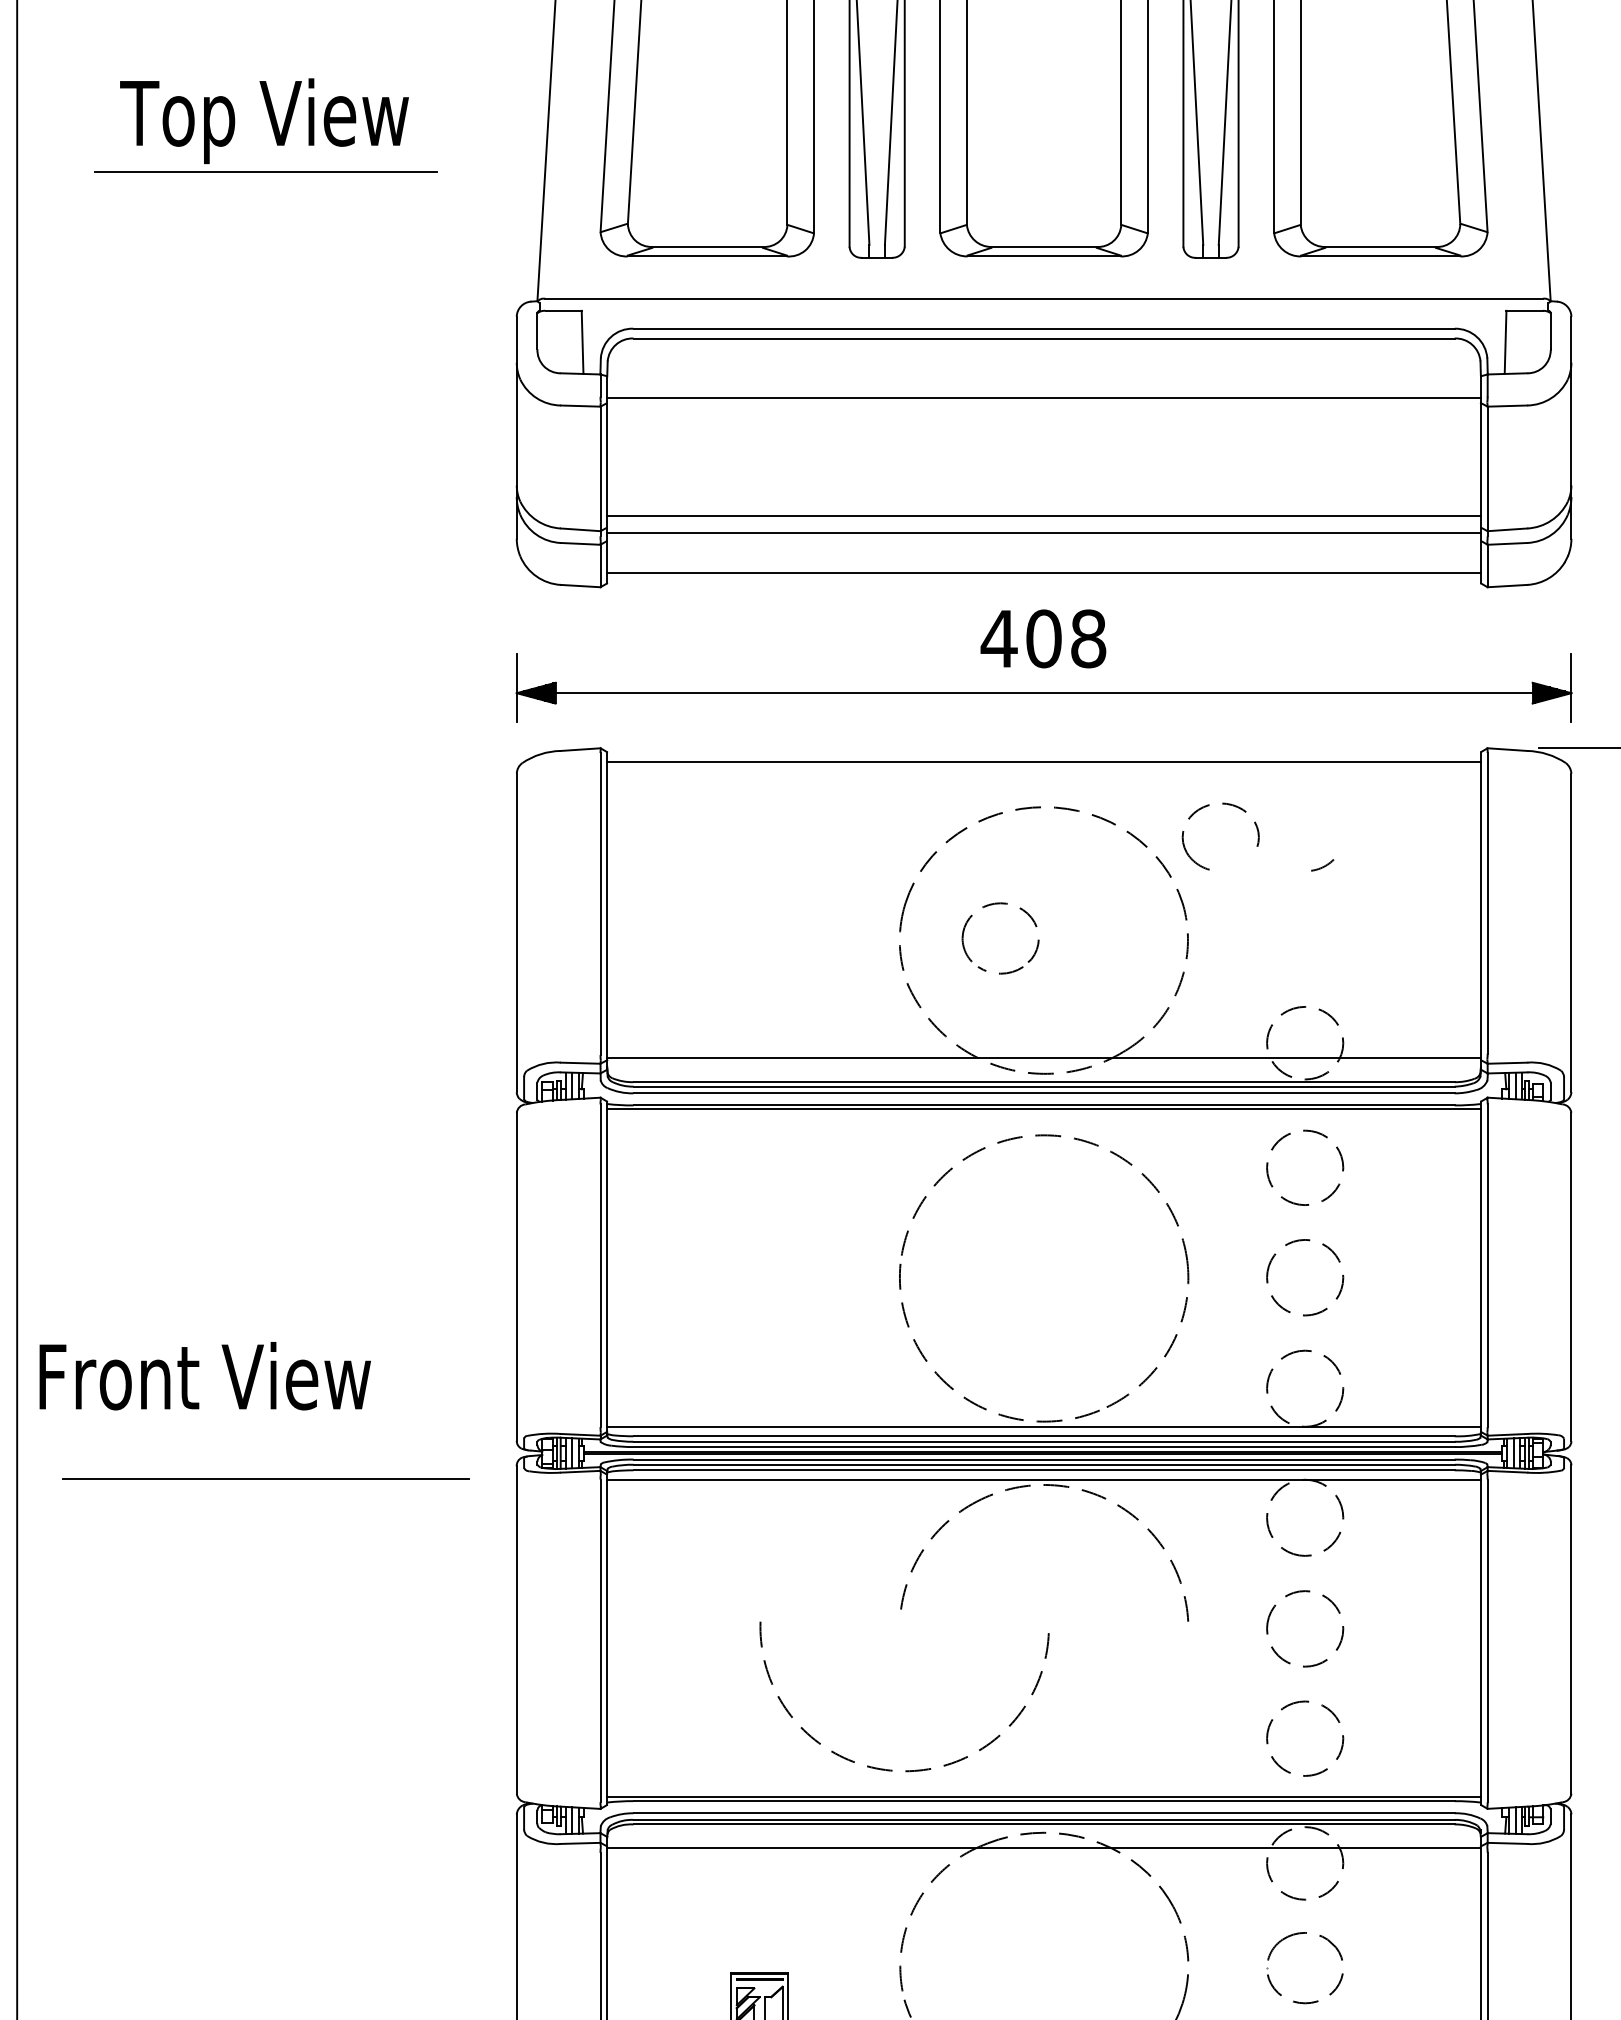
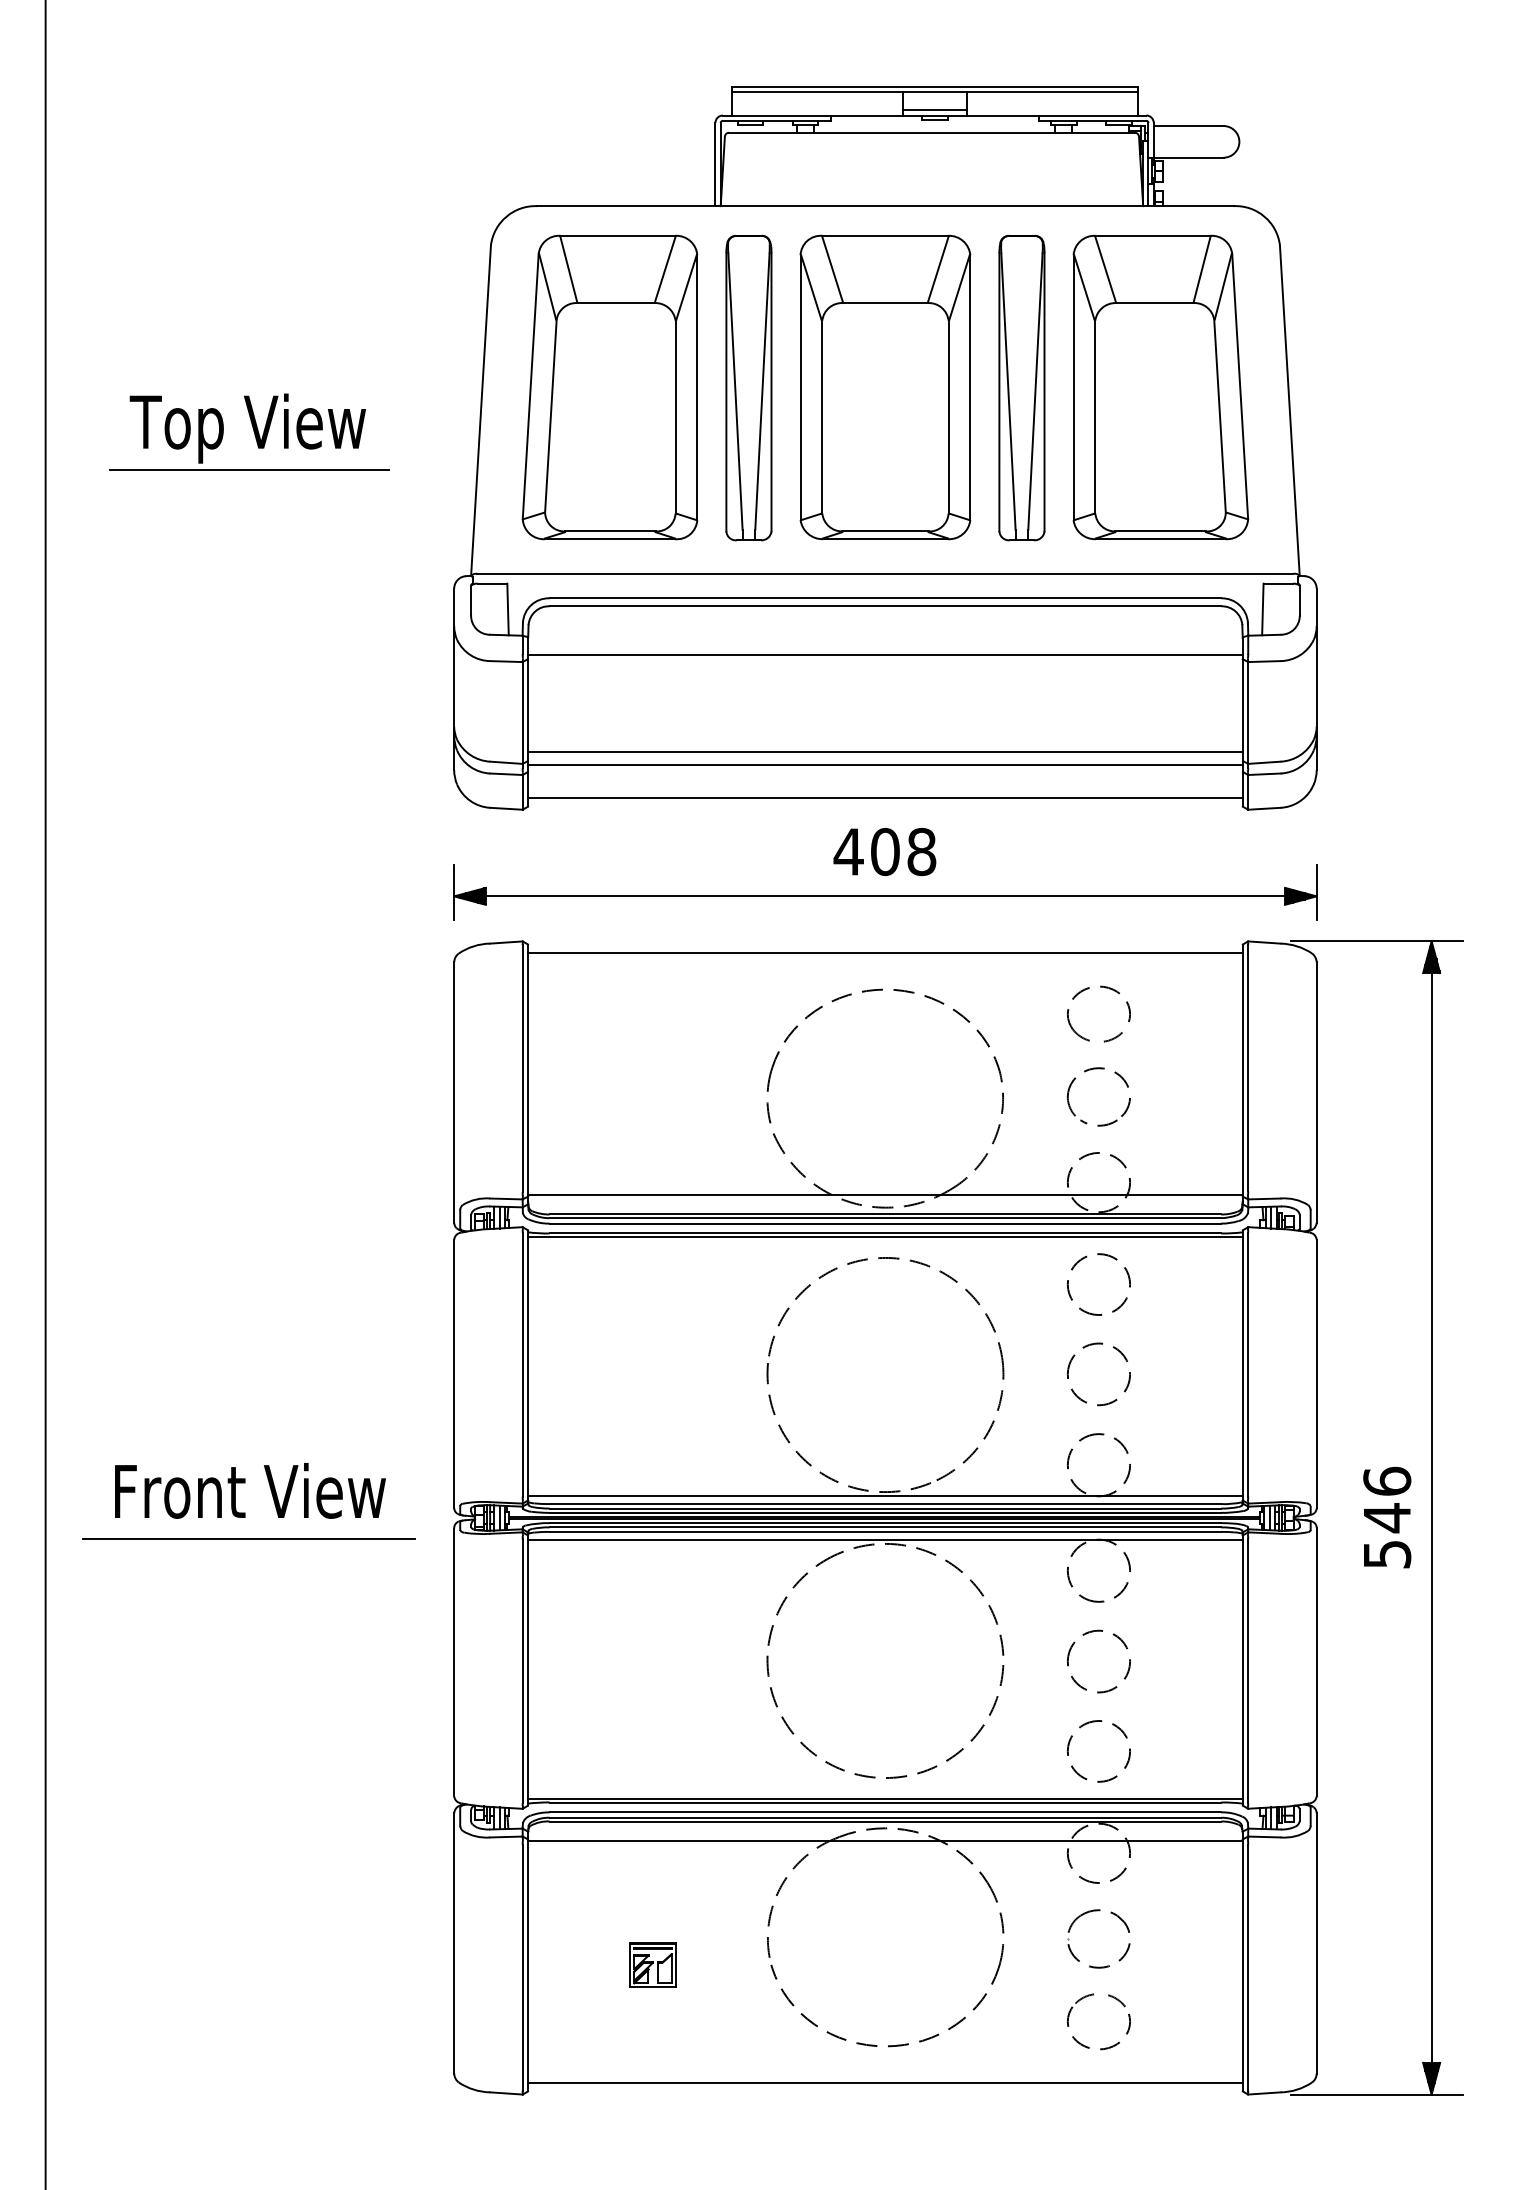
part: (1228, 805) -> (1105, 988), moved
part: (1000, 904) -> (1098, 1069), moved
text: (205, 1375) -> (250, 1490), moved
arc: (913, 1769) -> (892, 1776), moved

